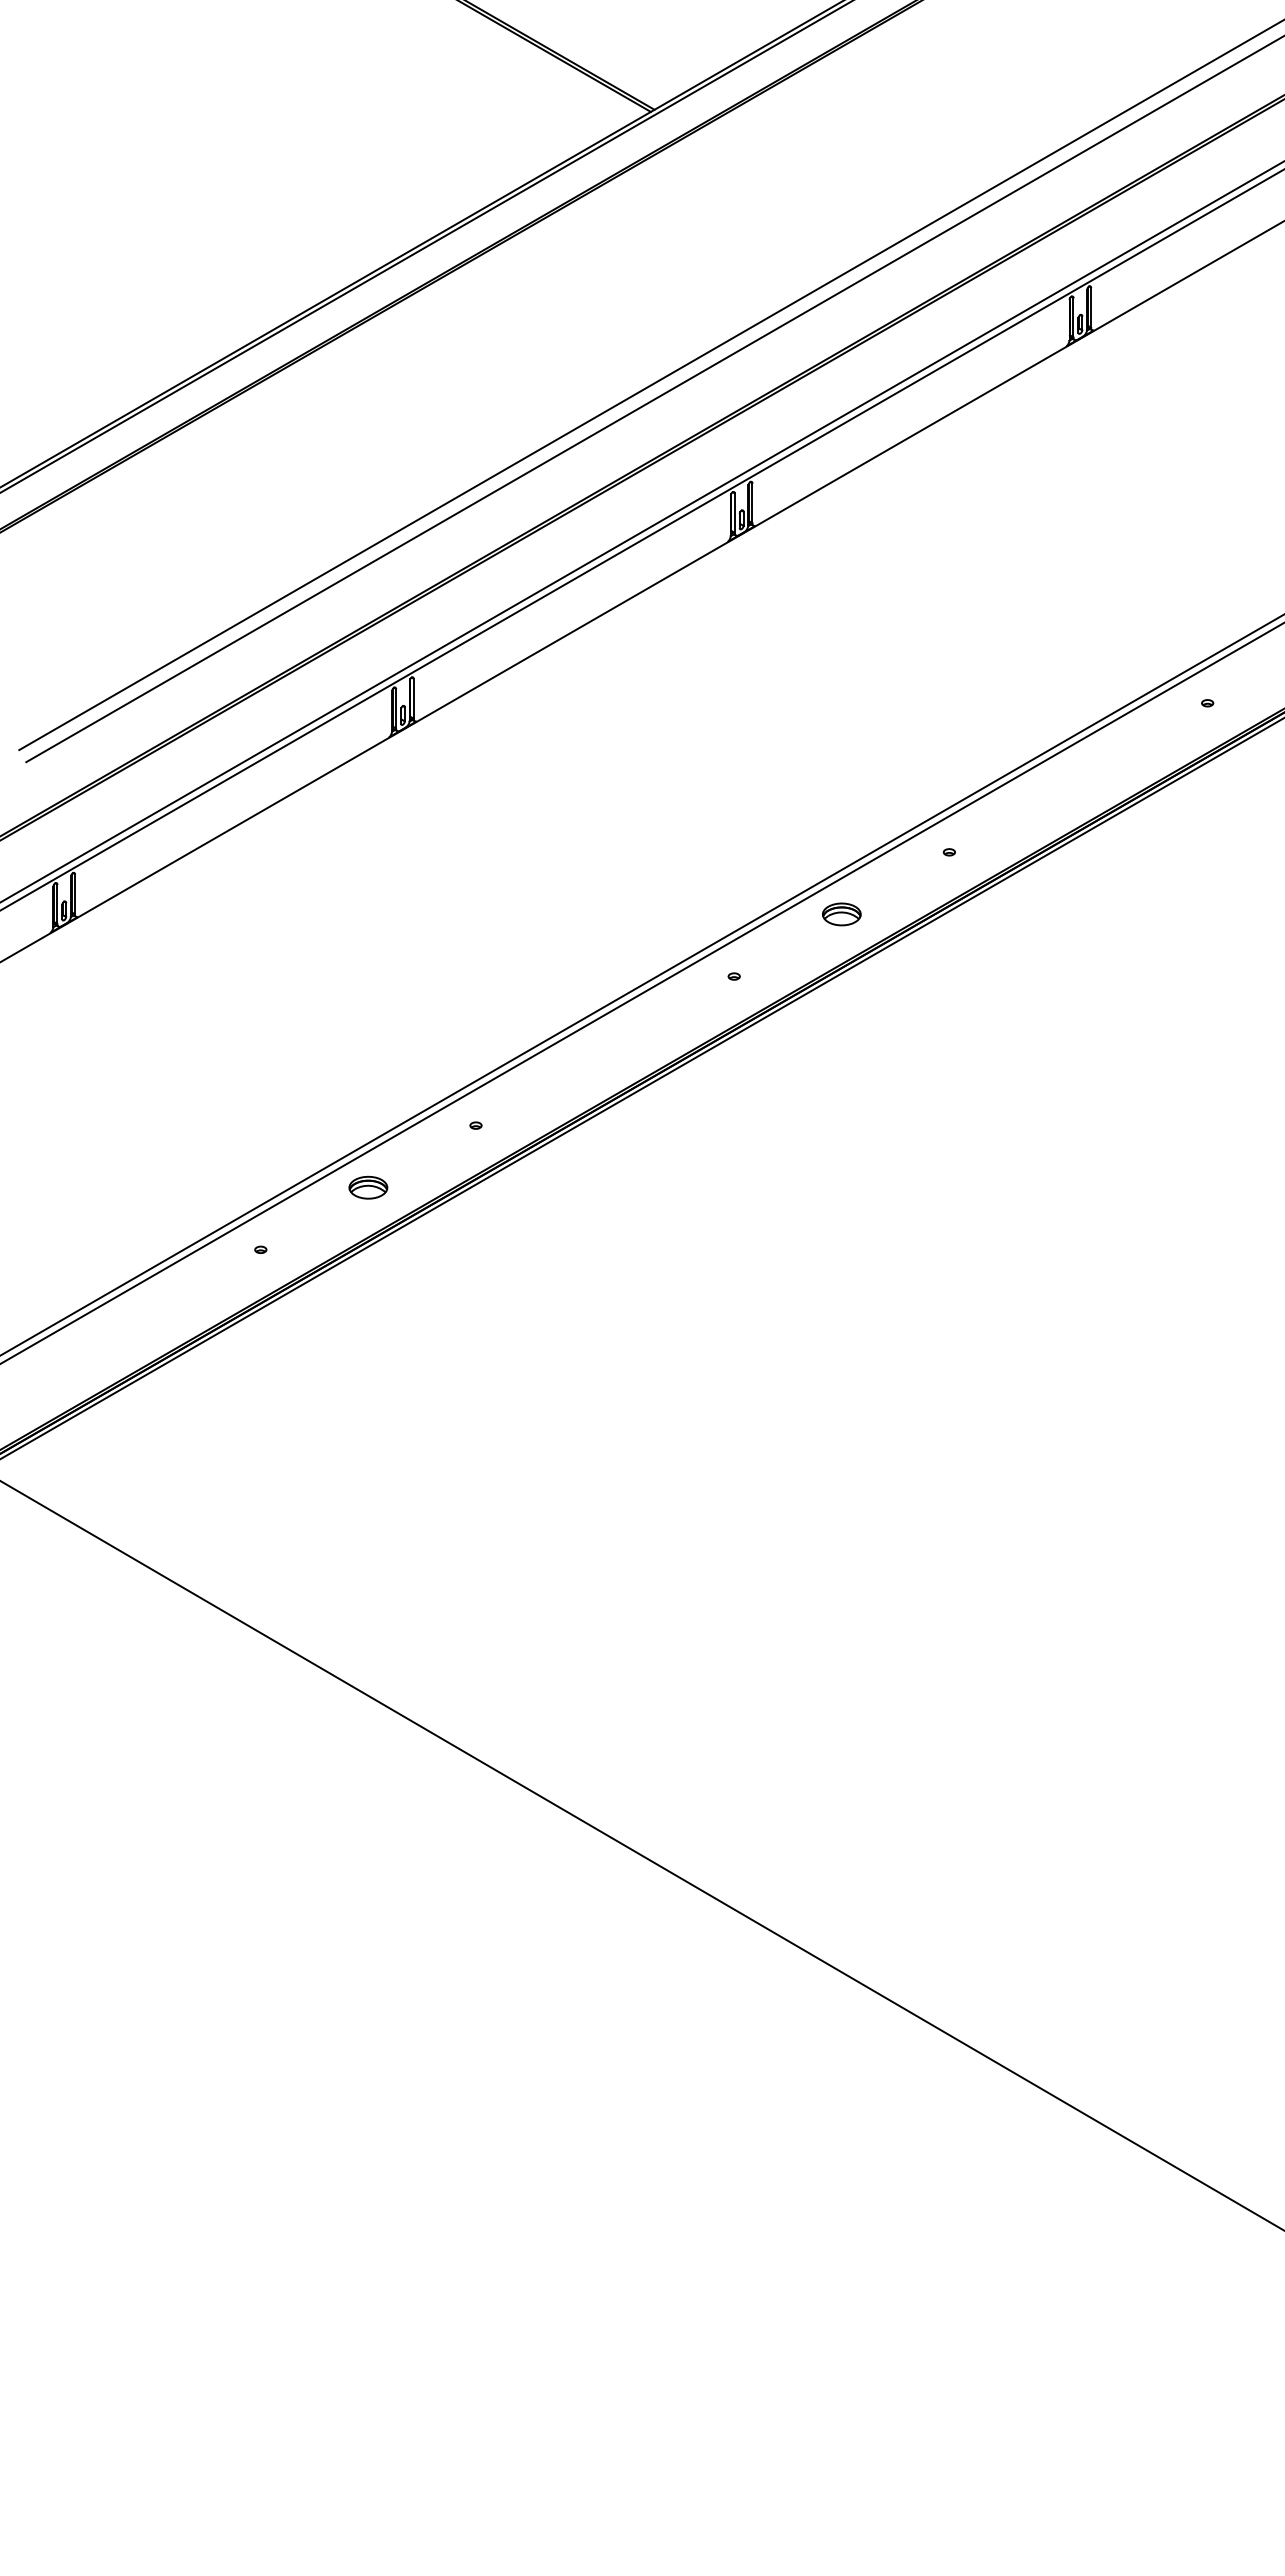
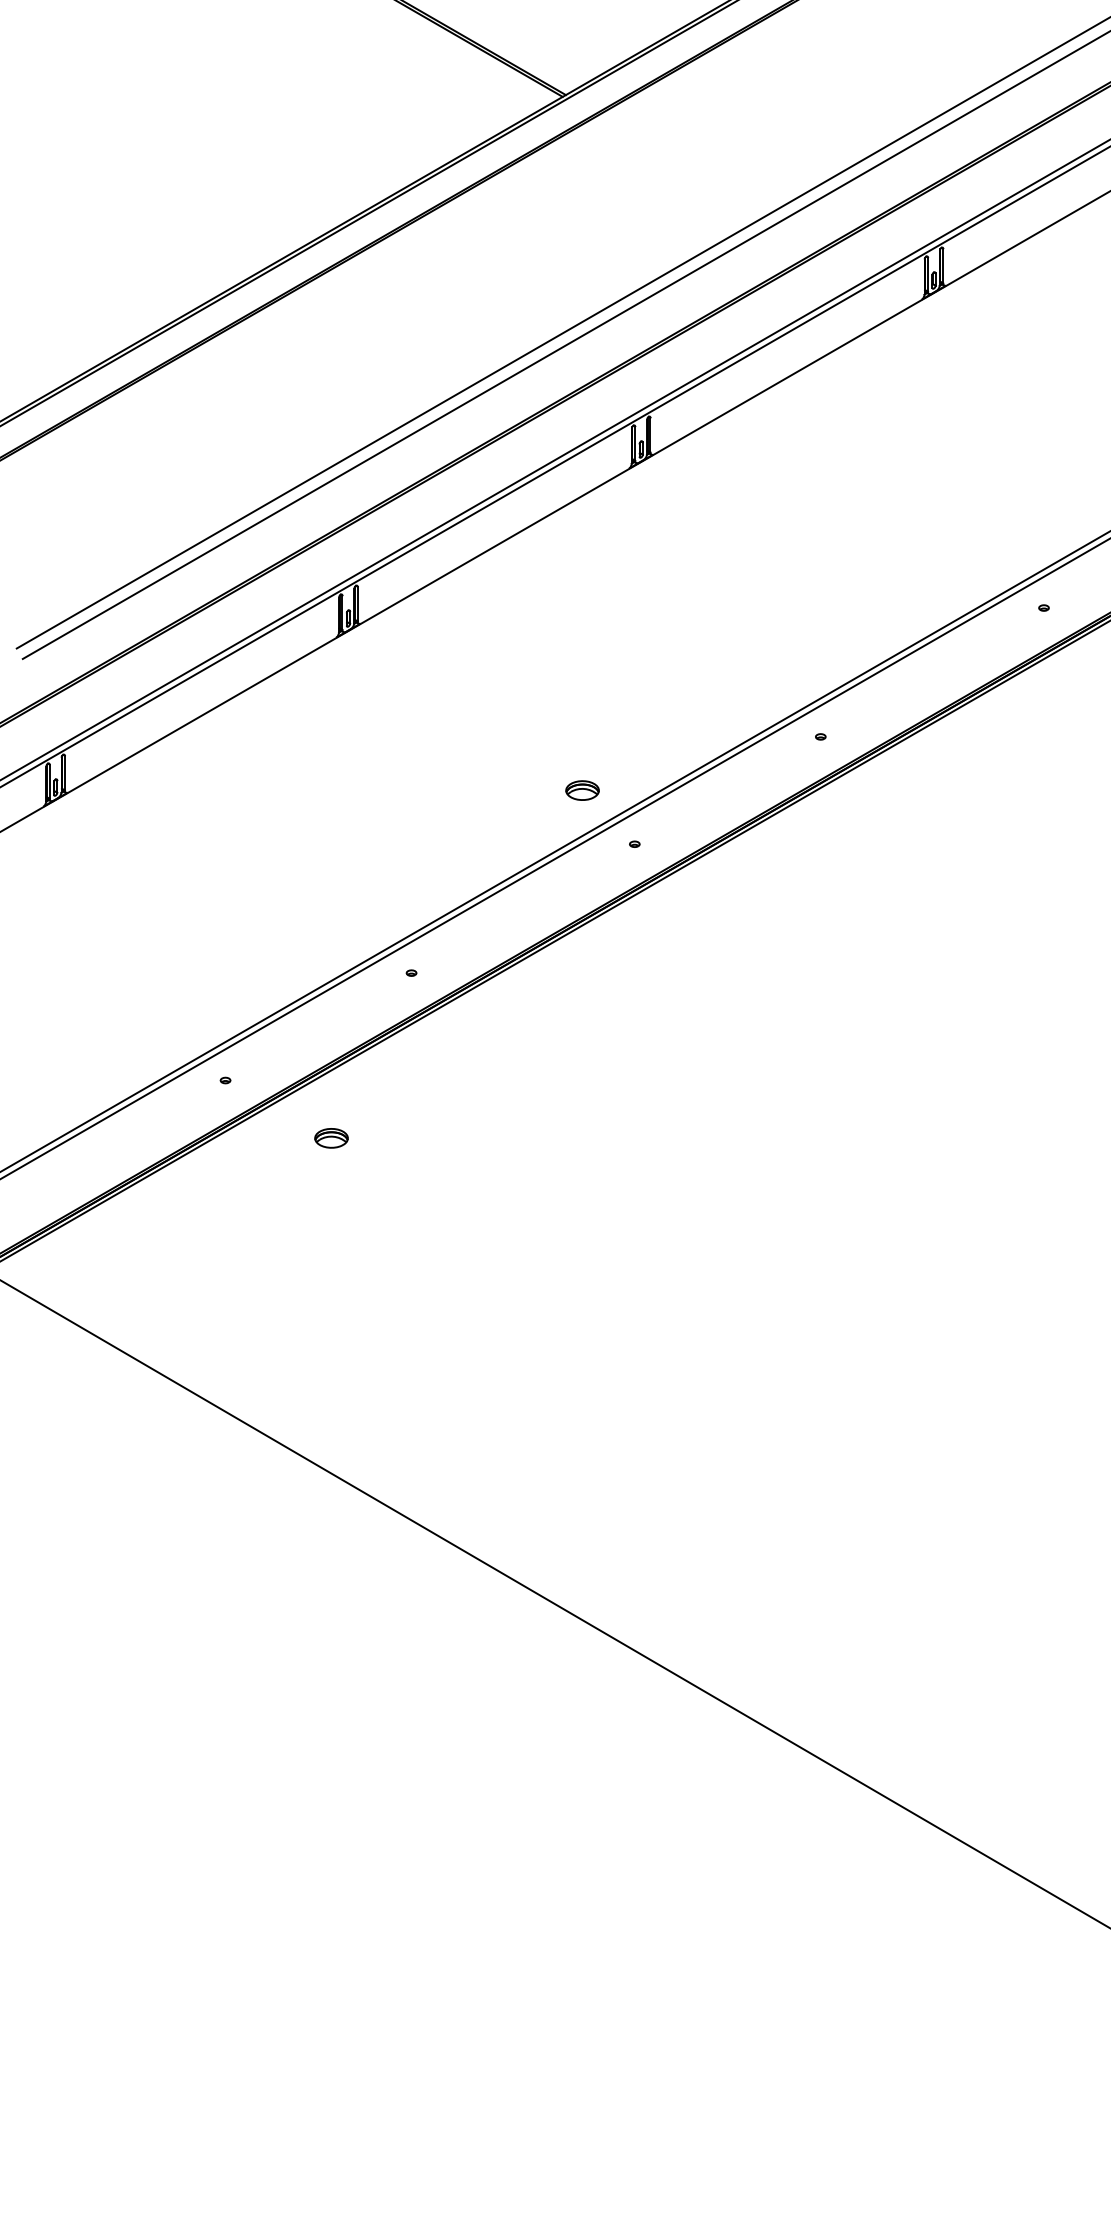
part: (841, 914) -> (582, 790), moved
part: (368, 1187) -> (331, 1138), moved

